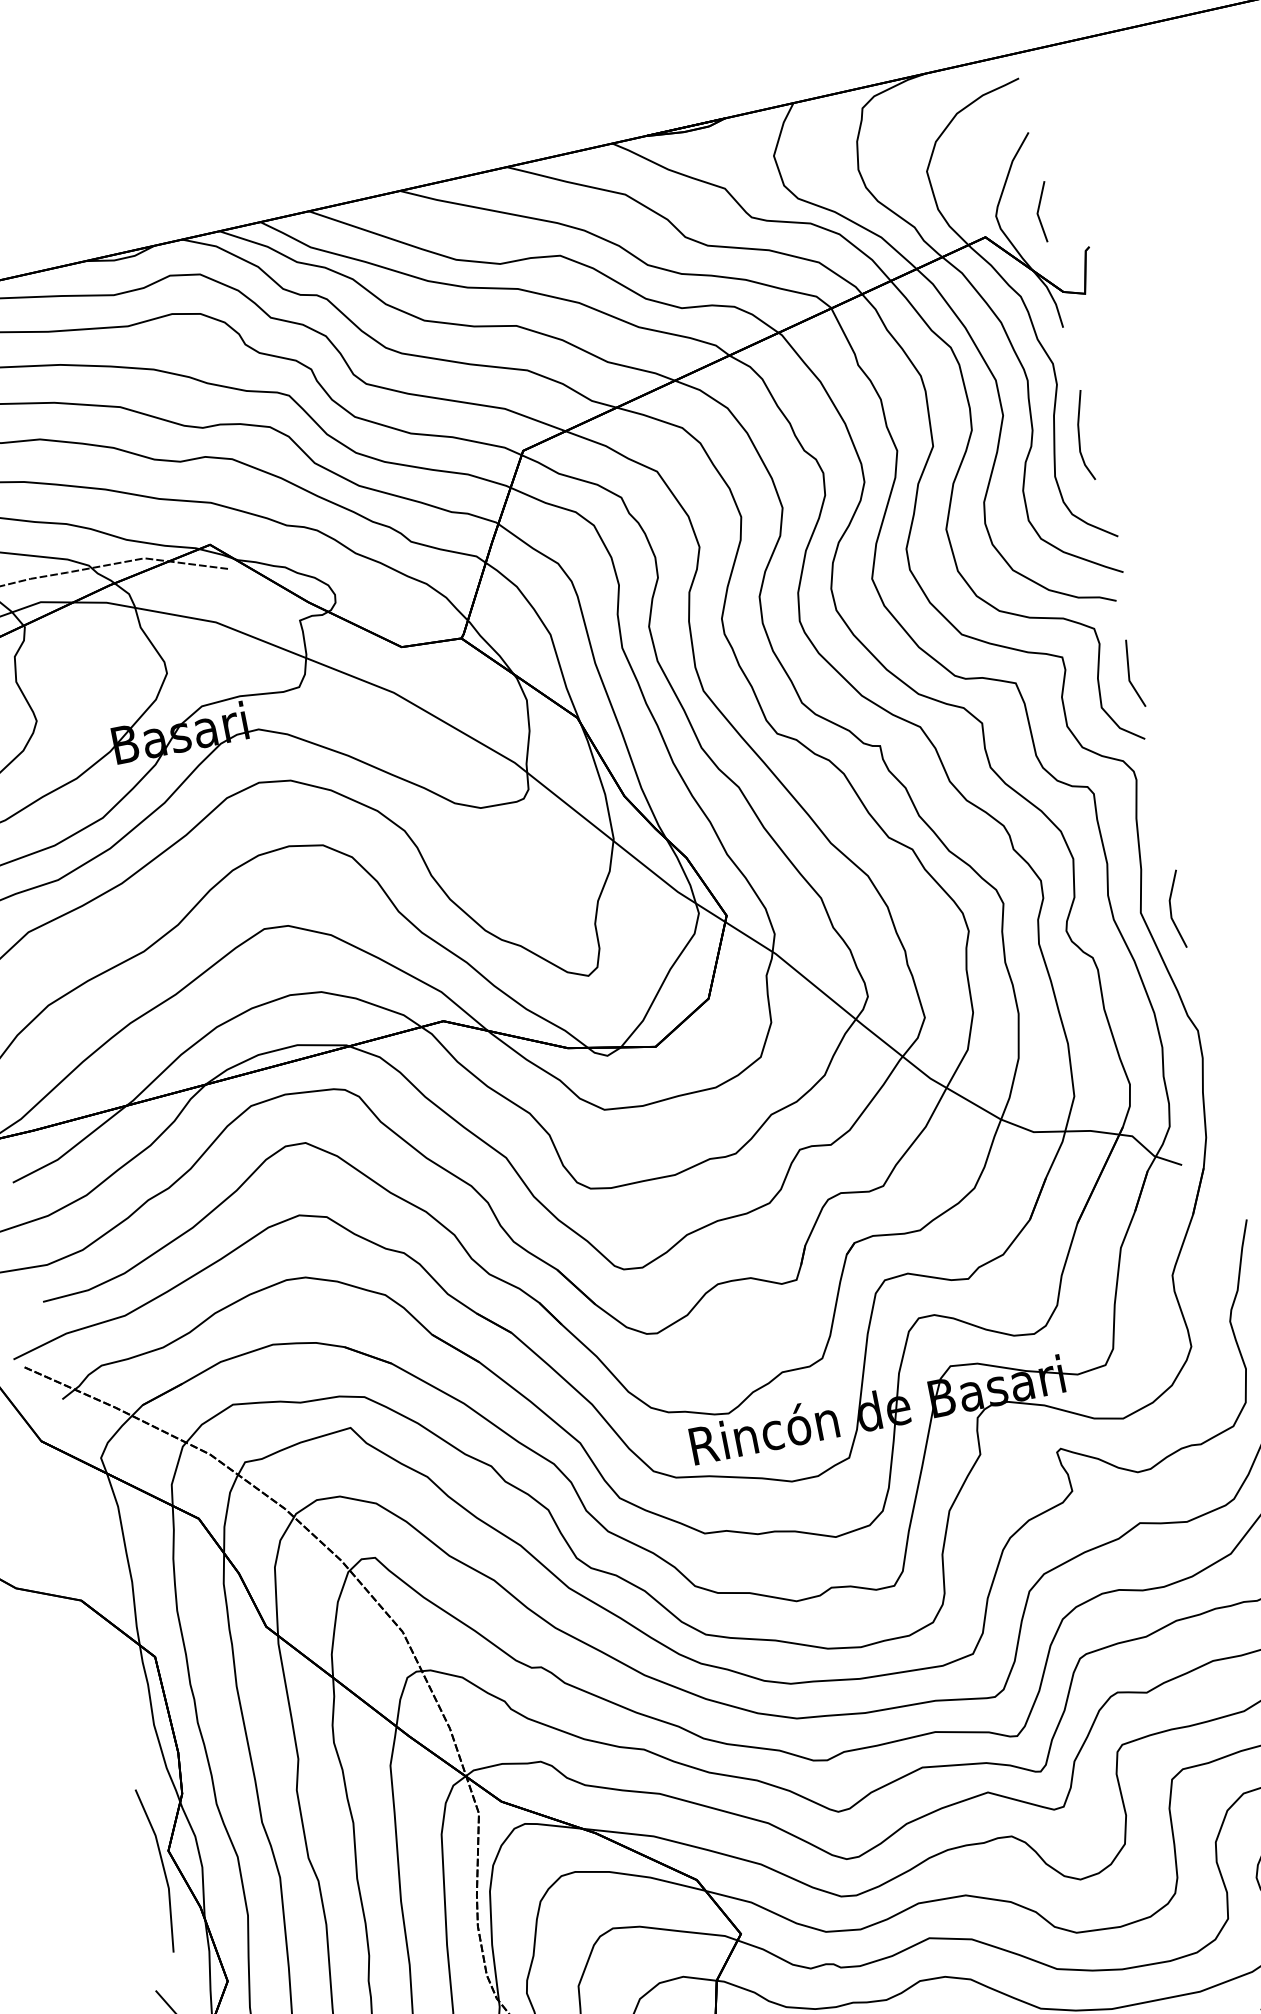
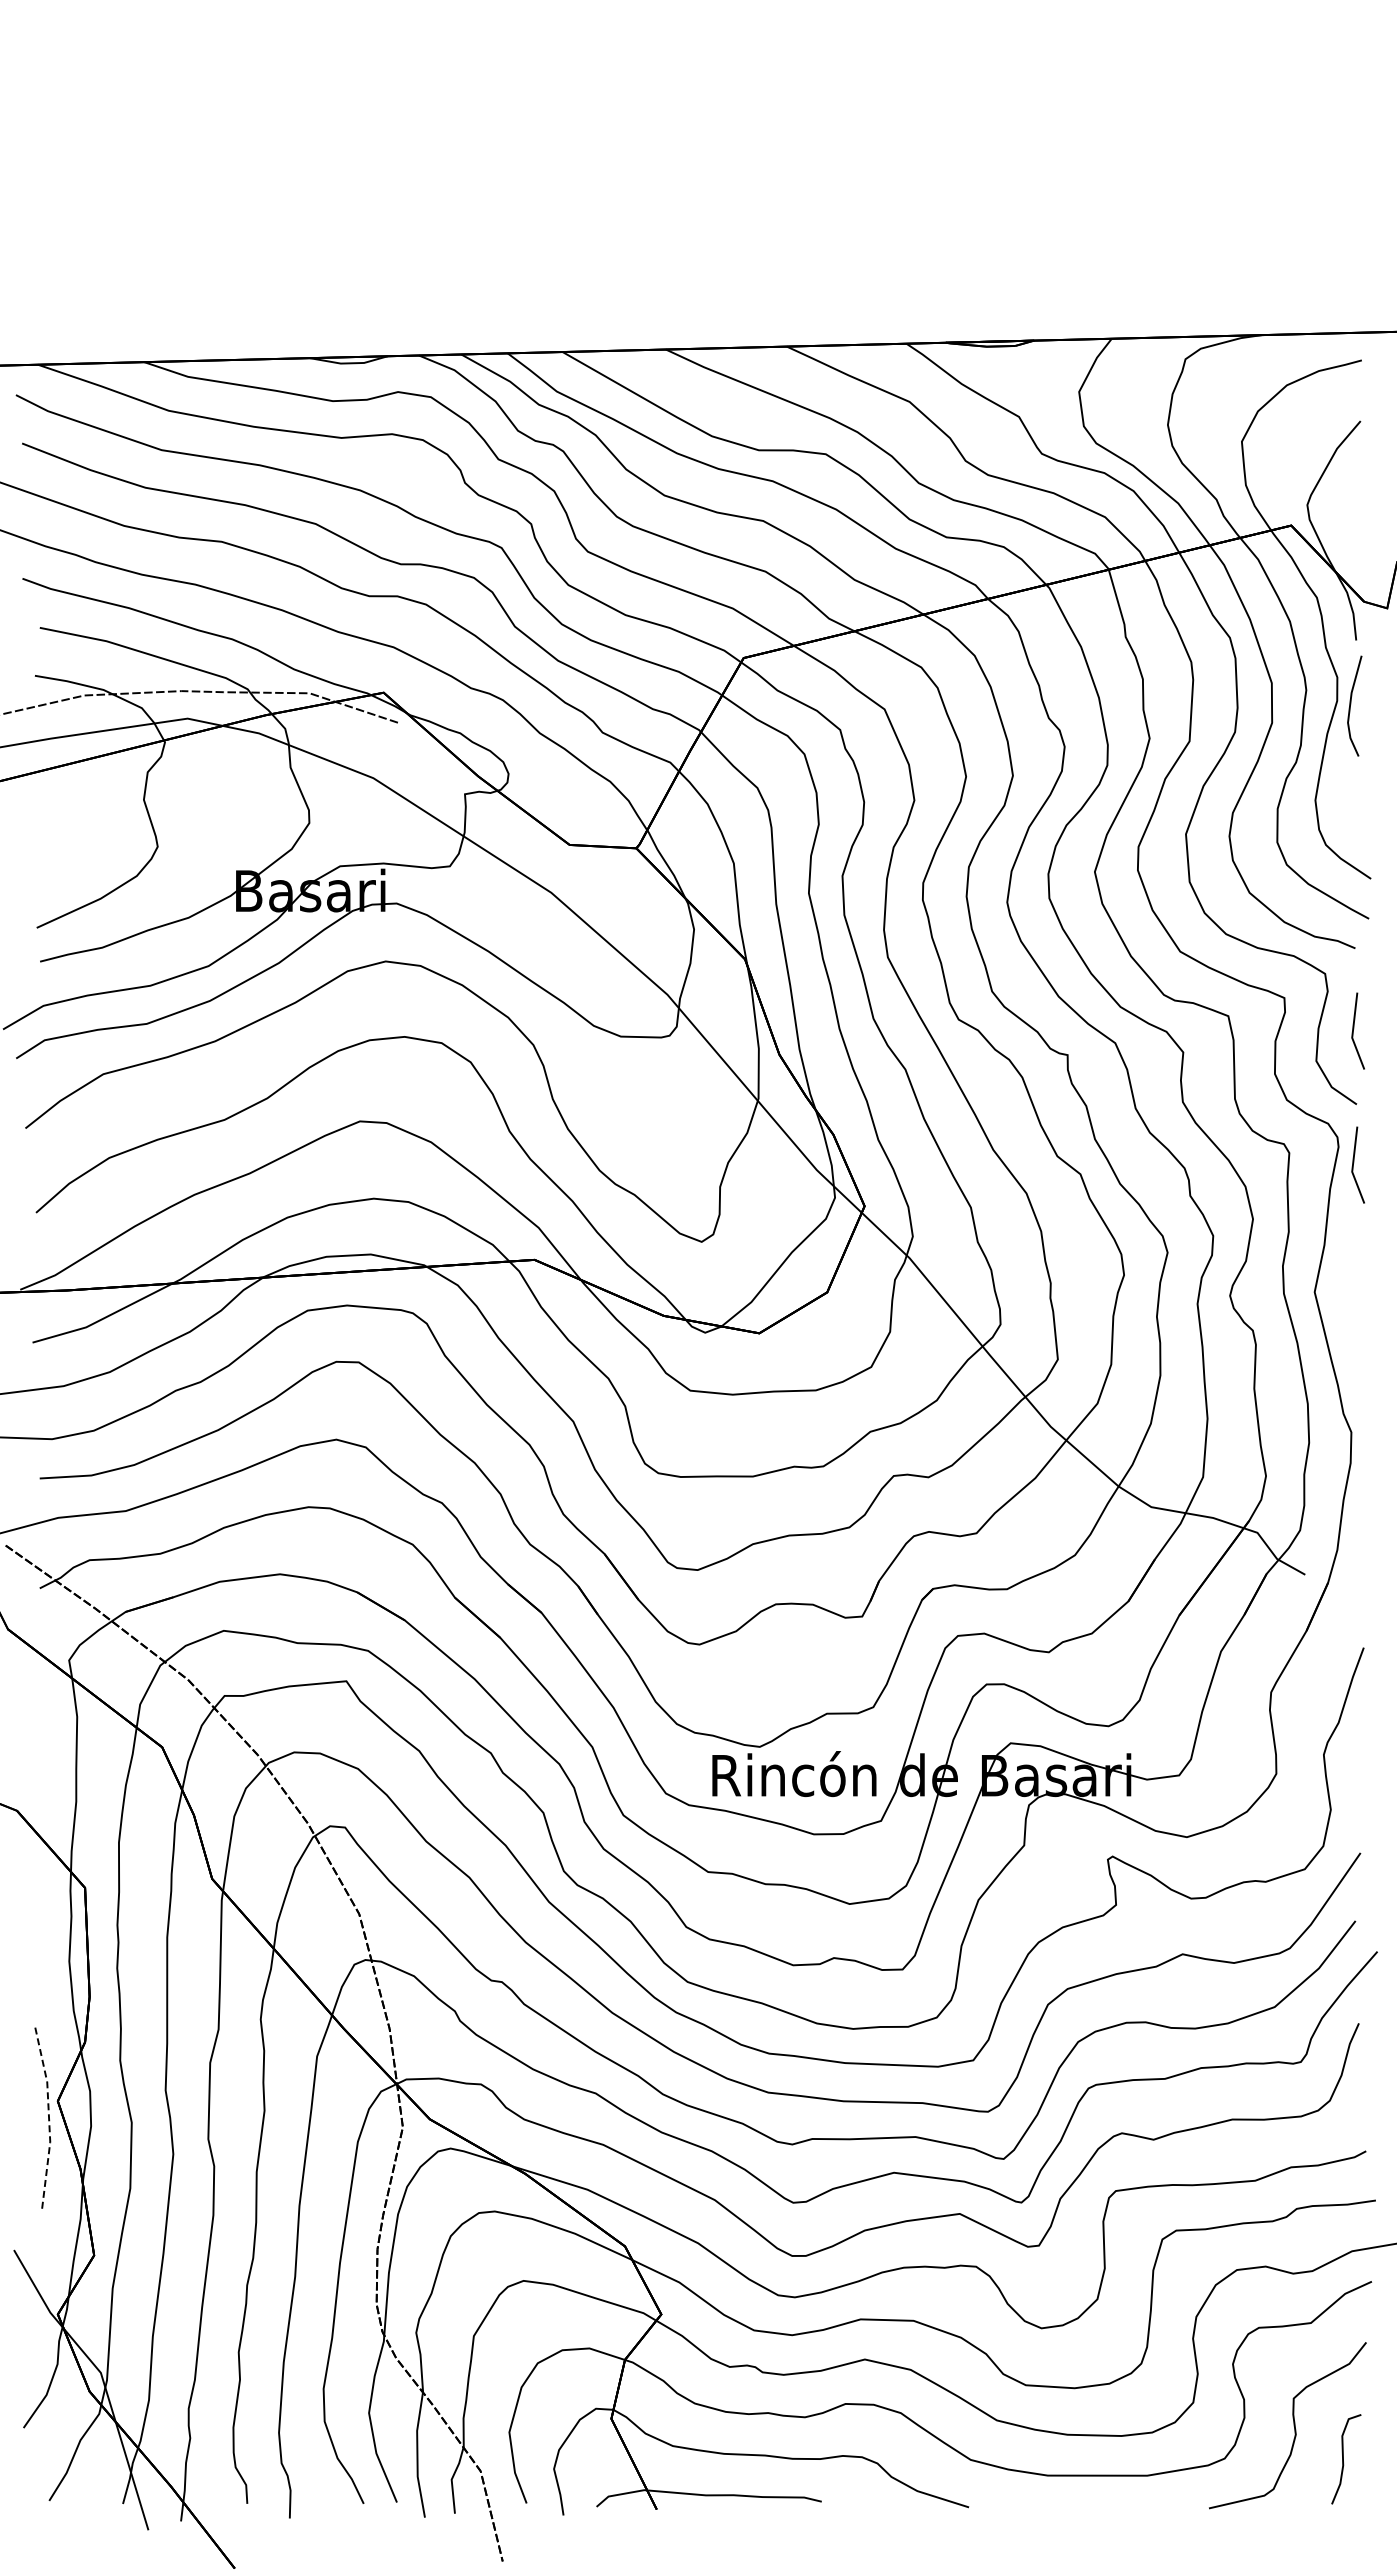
line: (1039, 209) -> (1355, 507), removed
line: (1080, 434) -> (1351, 704), moved
line: (1153, 790) -> (1354, 1162), added
line: (1171, 909) -> (1348, 1295), removed
line: (164, 1869) -> (49, 2120), solid -> dashed

